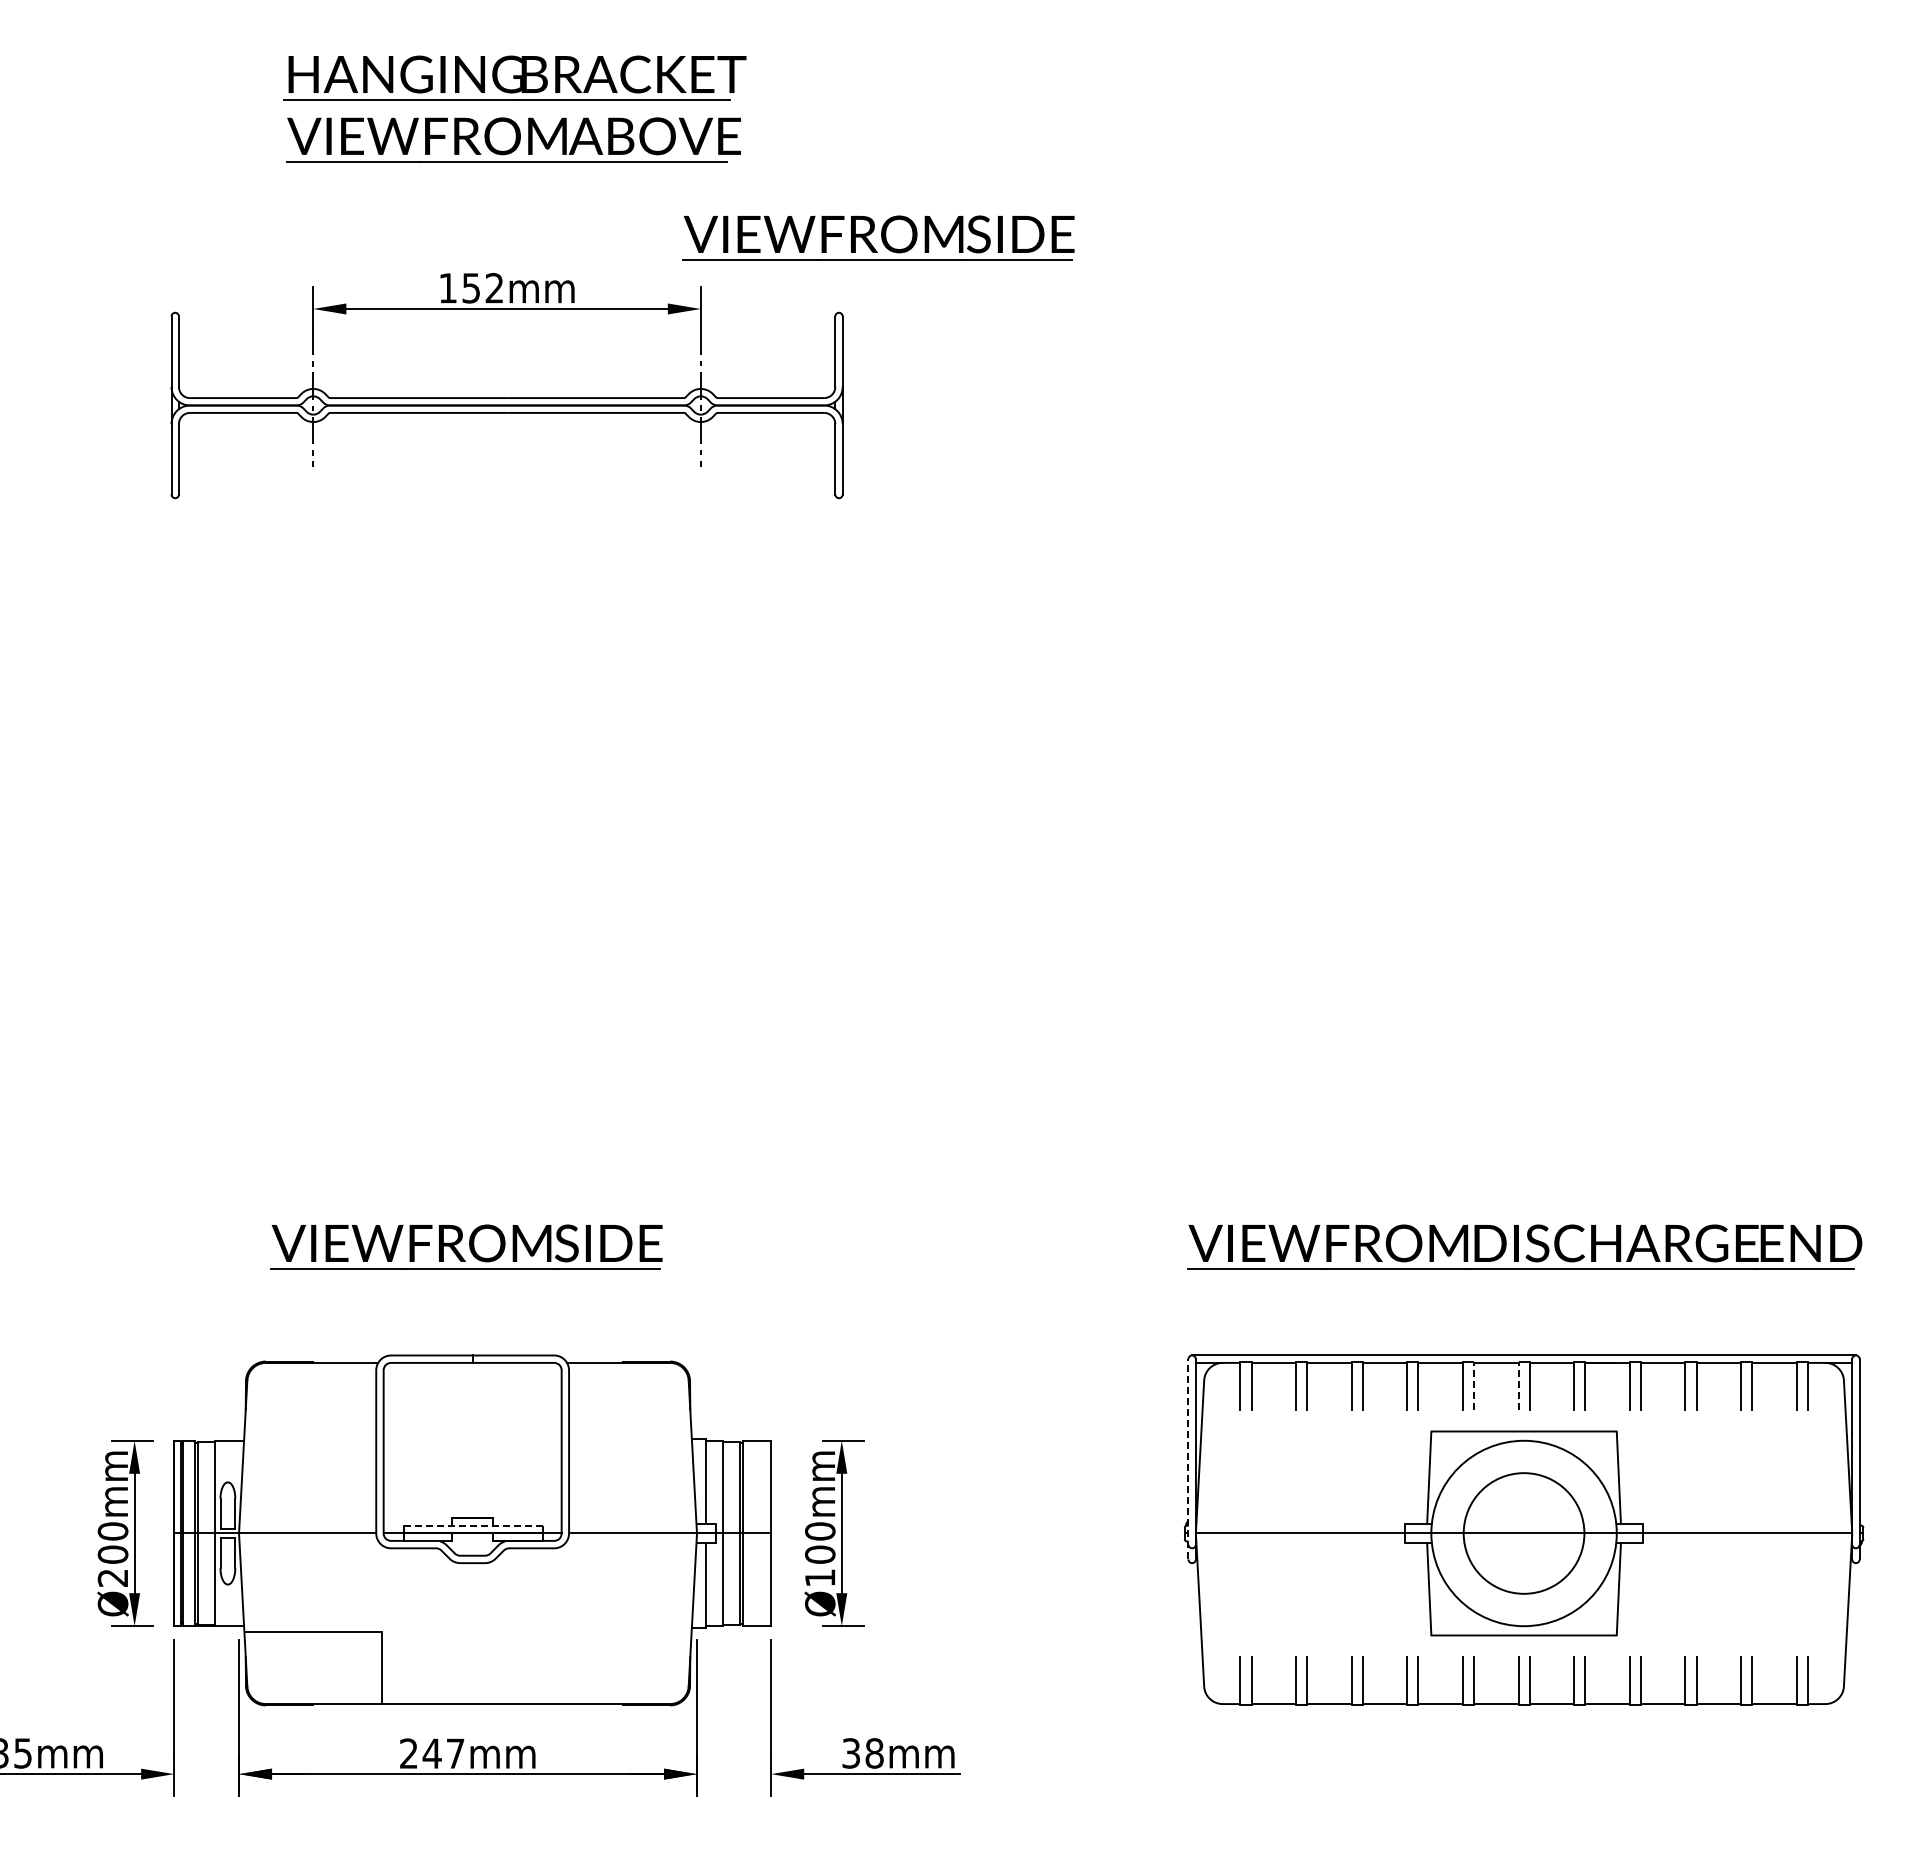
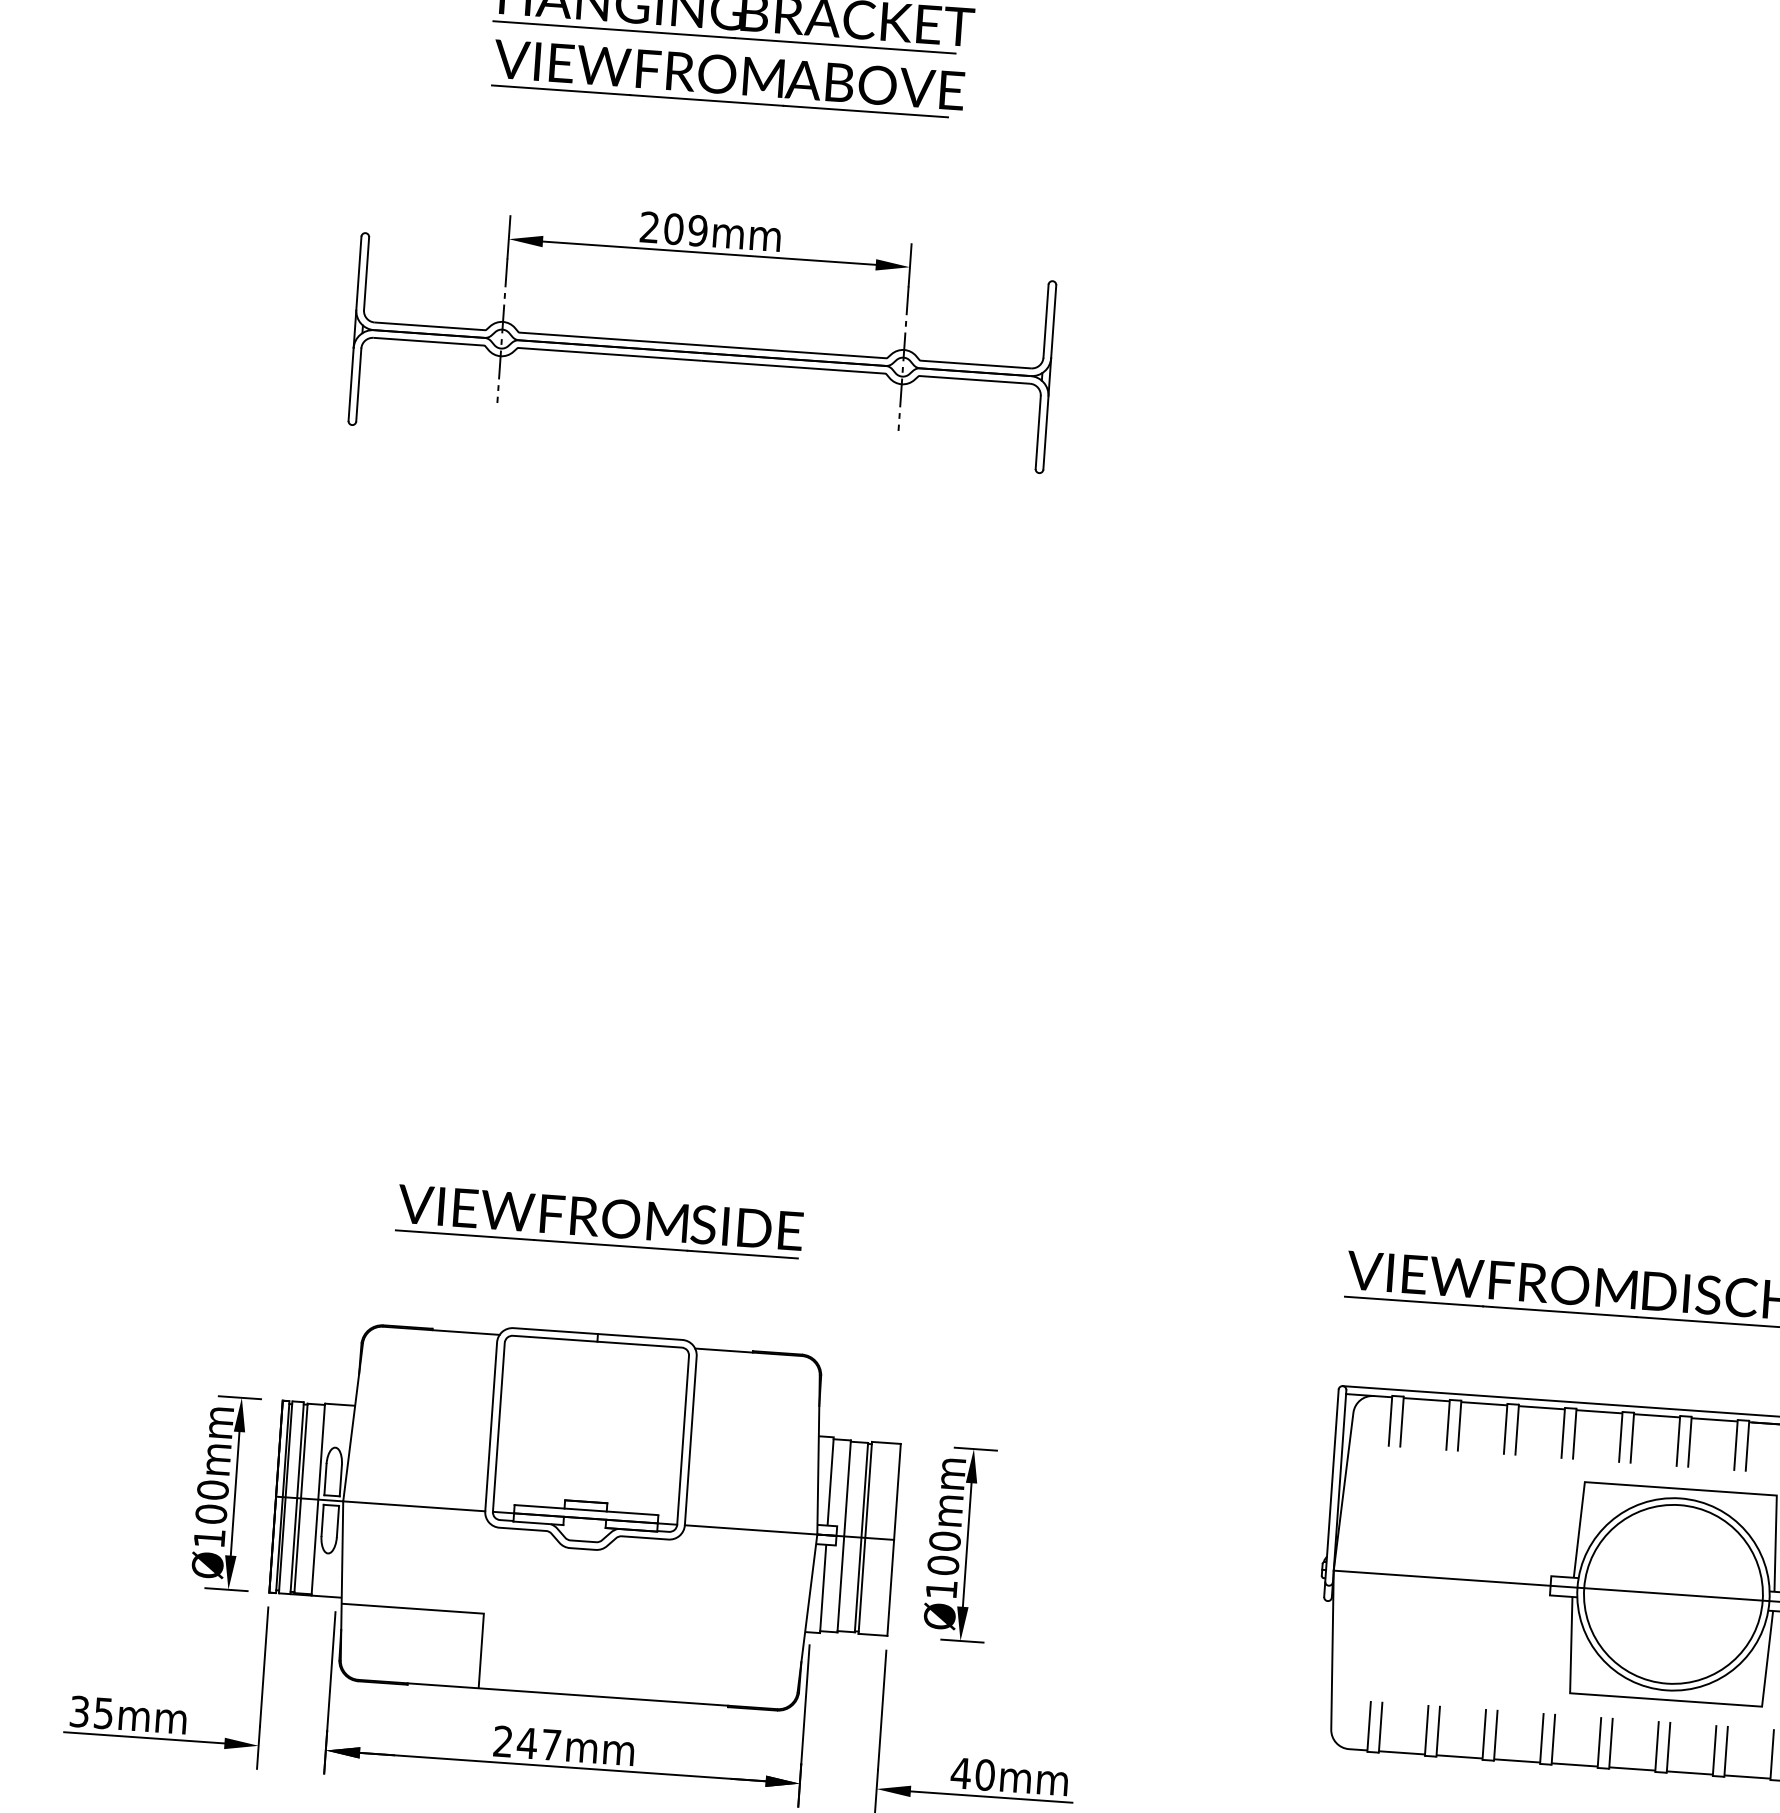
part: (878, 237) -> (1099, 206), removed
text: (471, 288) -> (673, 229), 152mm -> 209mm
line: (1474, 1385) -> (1632, 1437), dashed -> solid
line: (1518, 1385) -> (1678, 1440), dashed -> solid
line: (1188, 1458) -> (1331, 1492), dashed -> solid
line: (473, 1525) -> (586, 1510), dashed -> solid
circle: (1523, 1533) -> (1672, 1594), size x1.43
text: (112, 1577) -> (209, 1537), Ø200mm -> Ø100mm
text: (862, 1753) -> (972, 1774), 38mm -> 40mm

